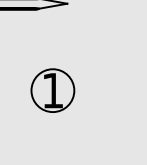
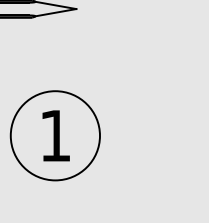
circle: (52, 90) -> (54, 135), size x1.43

